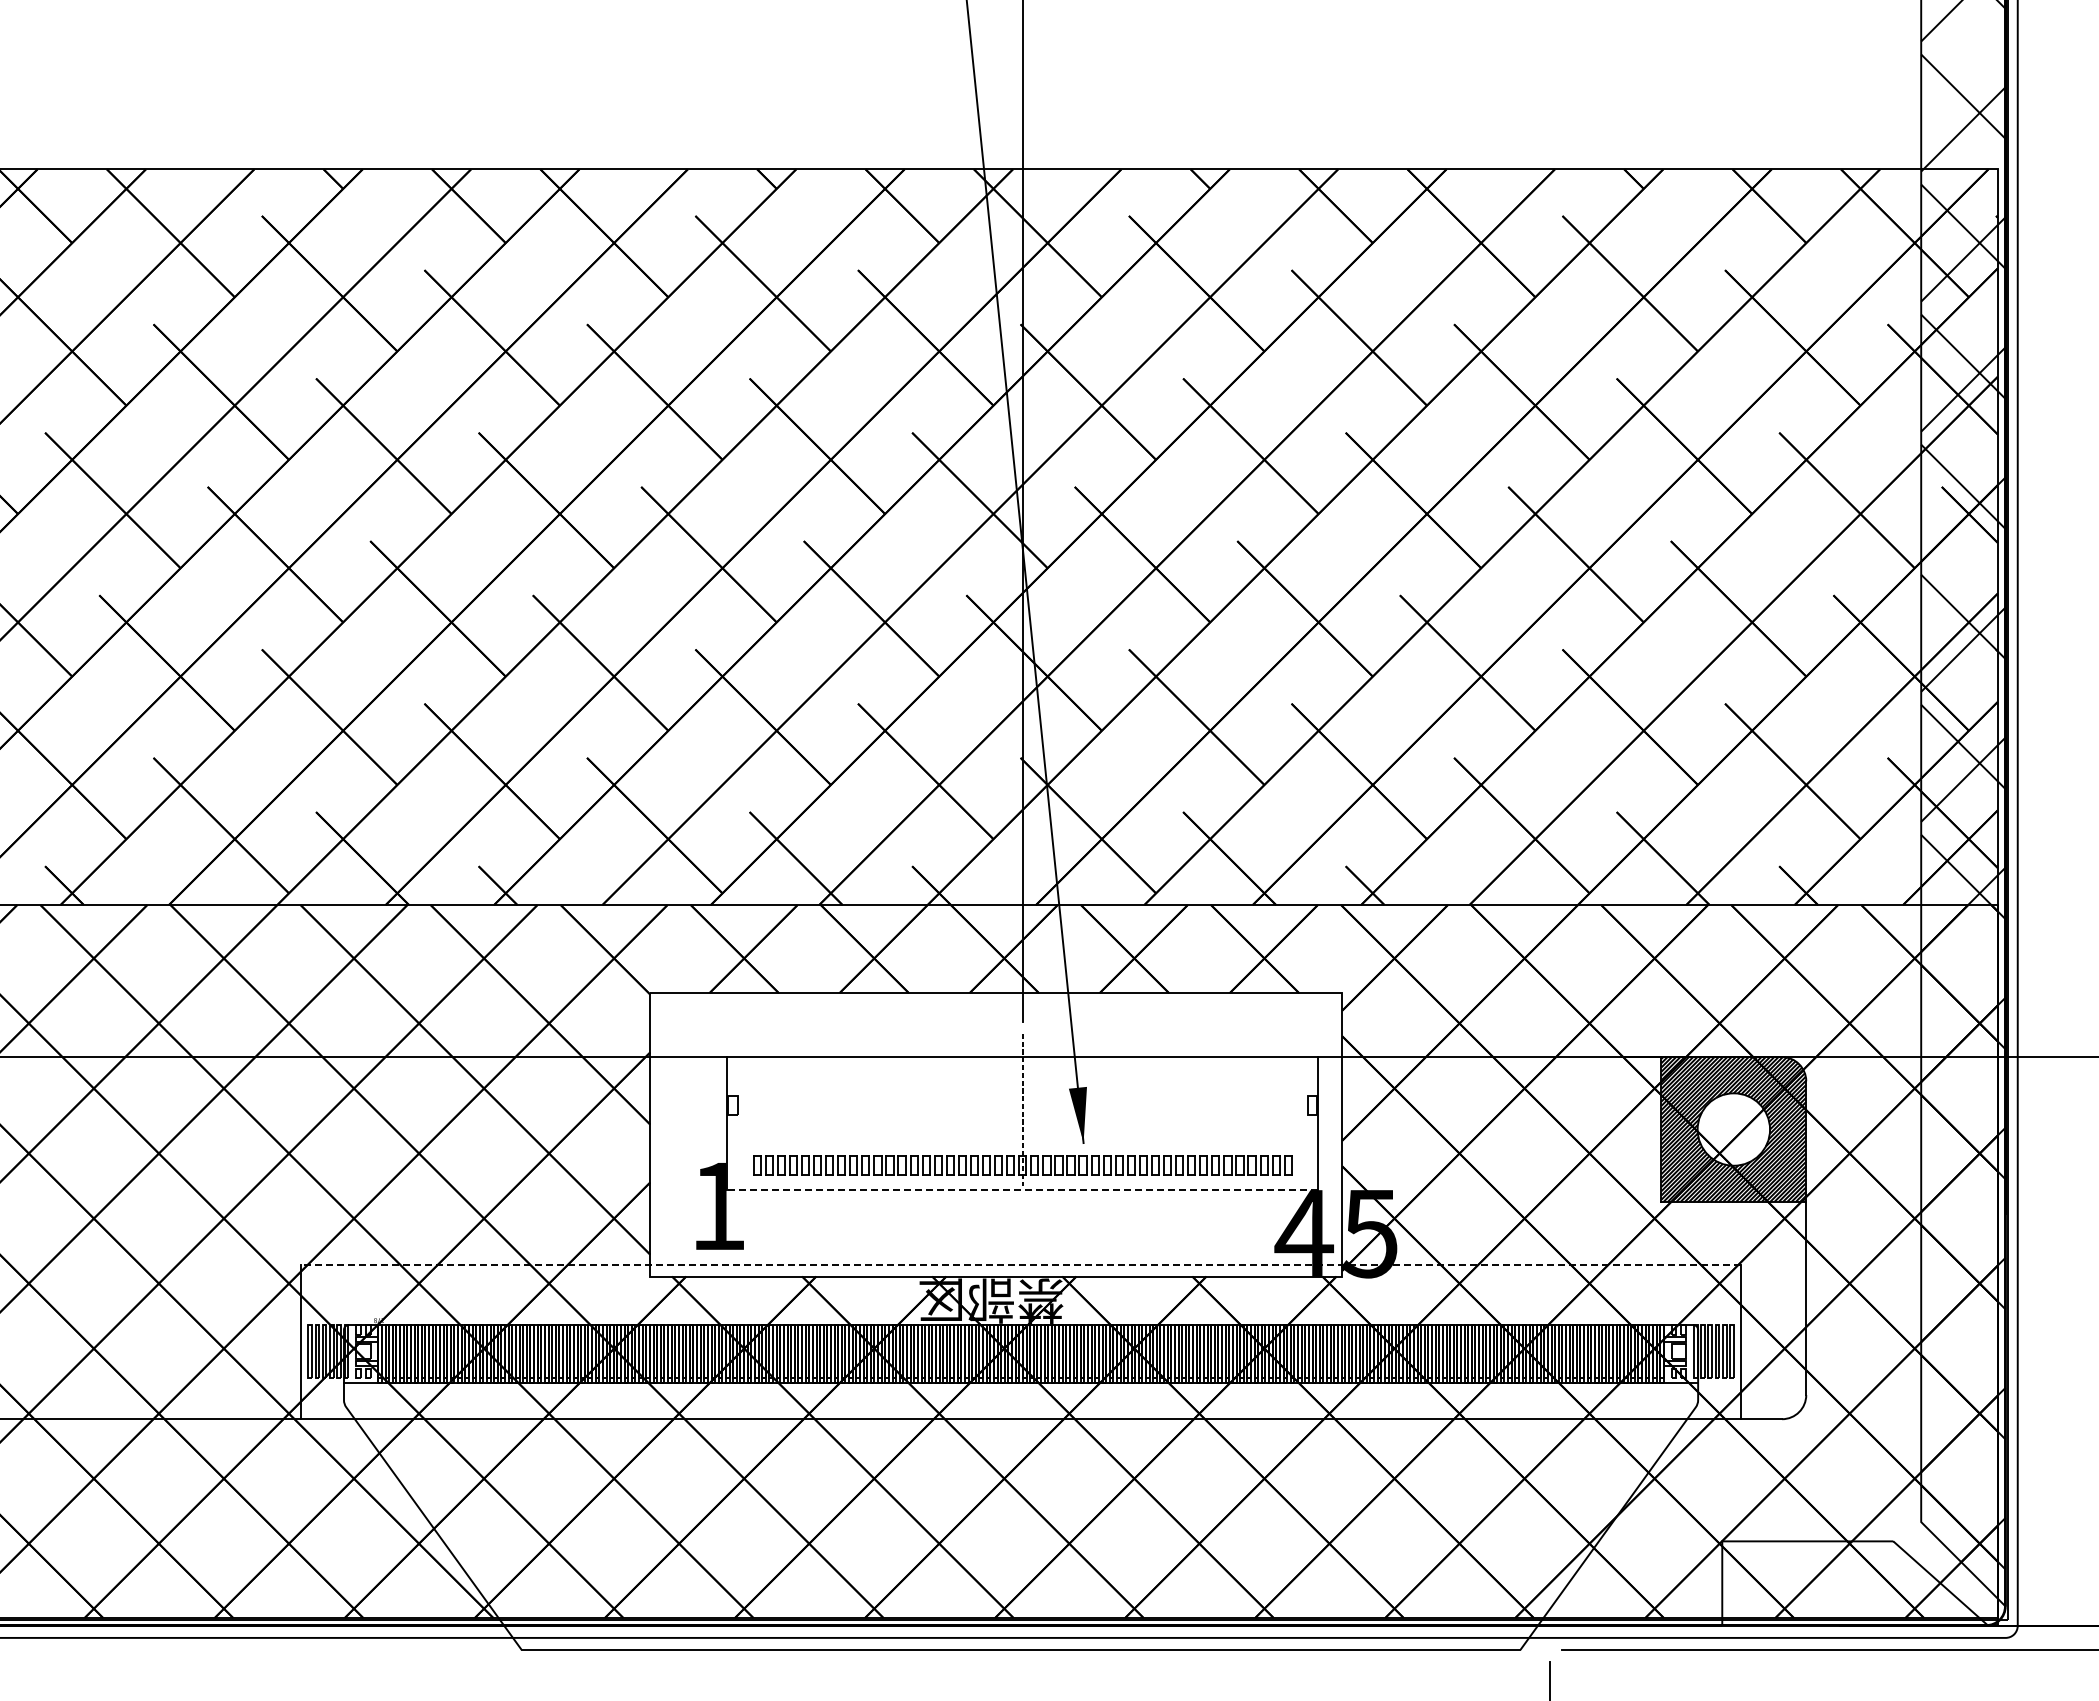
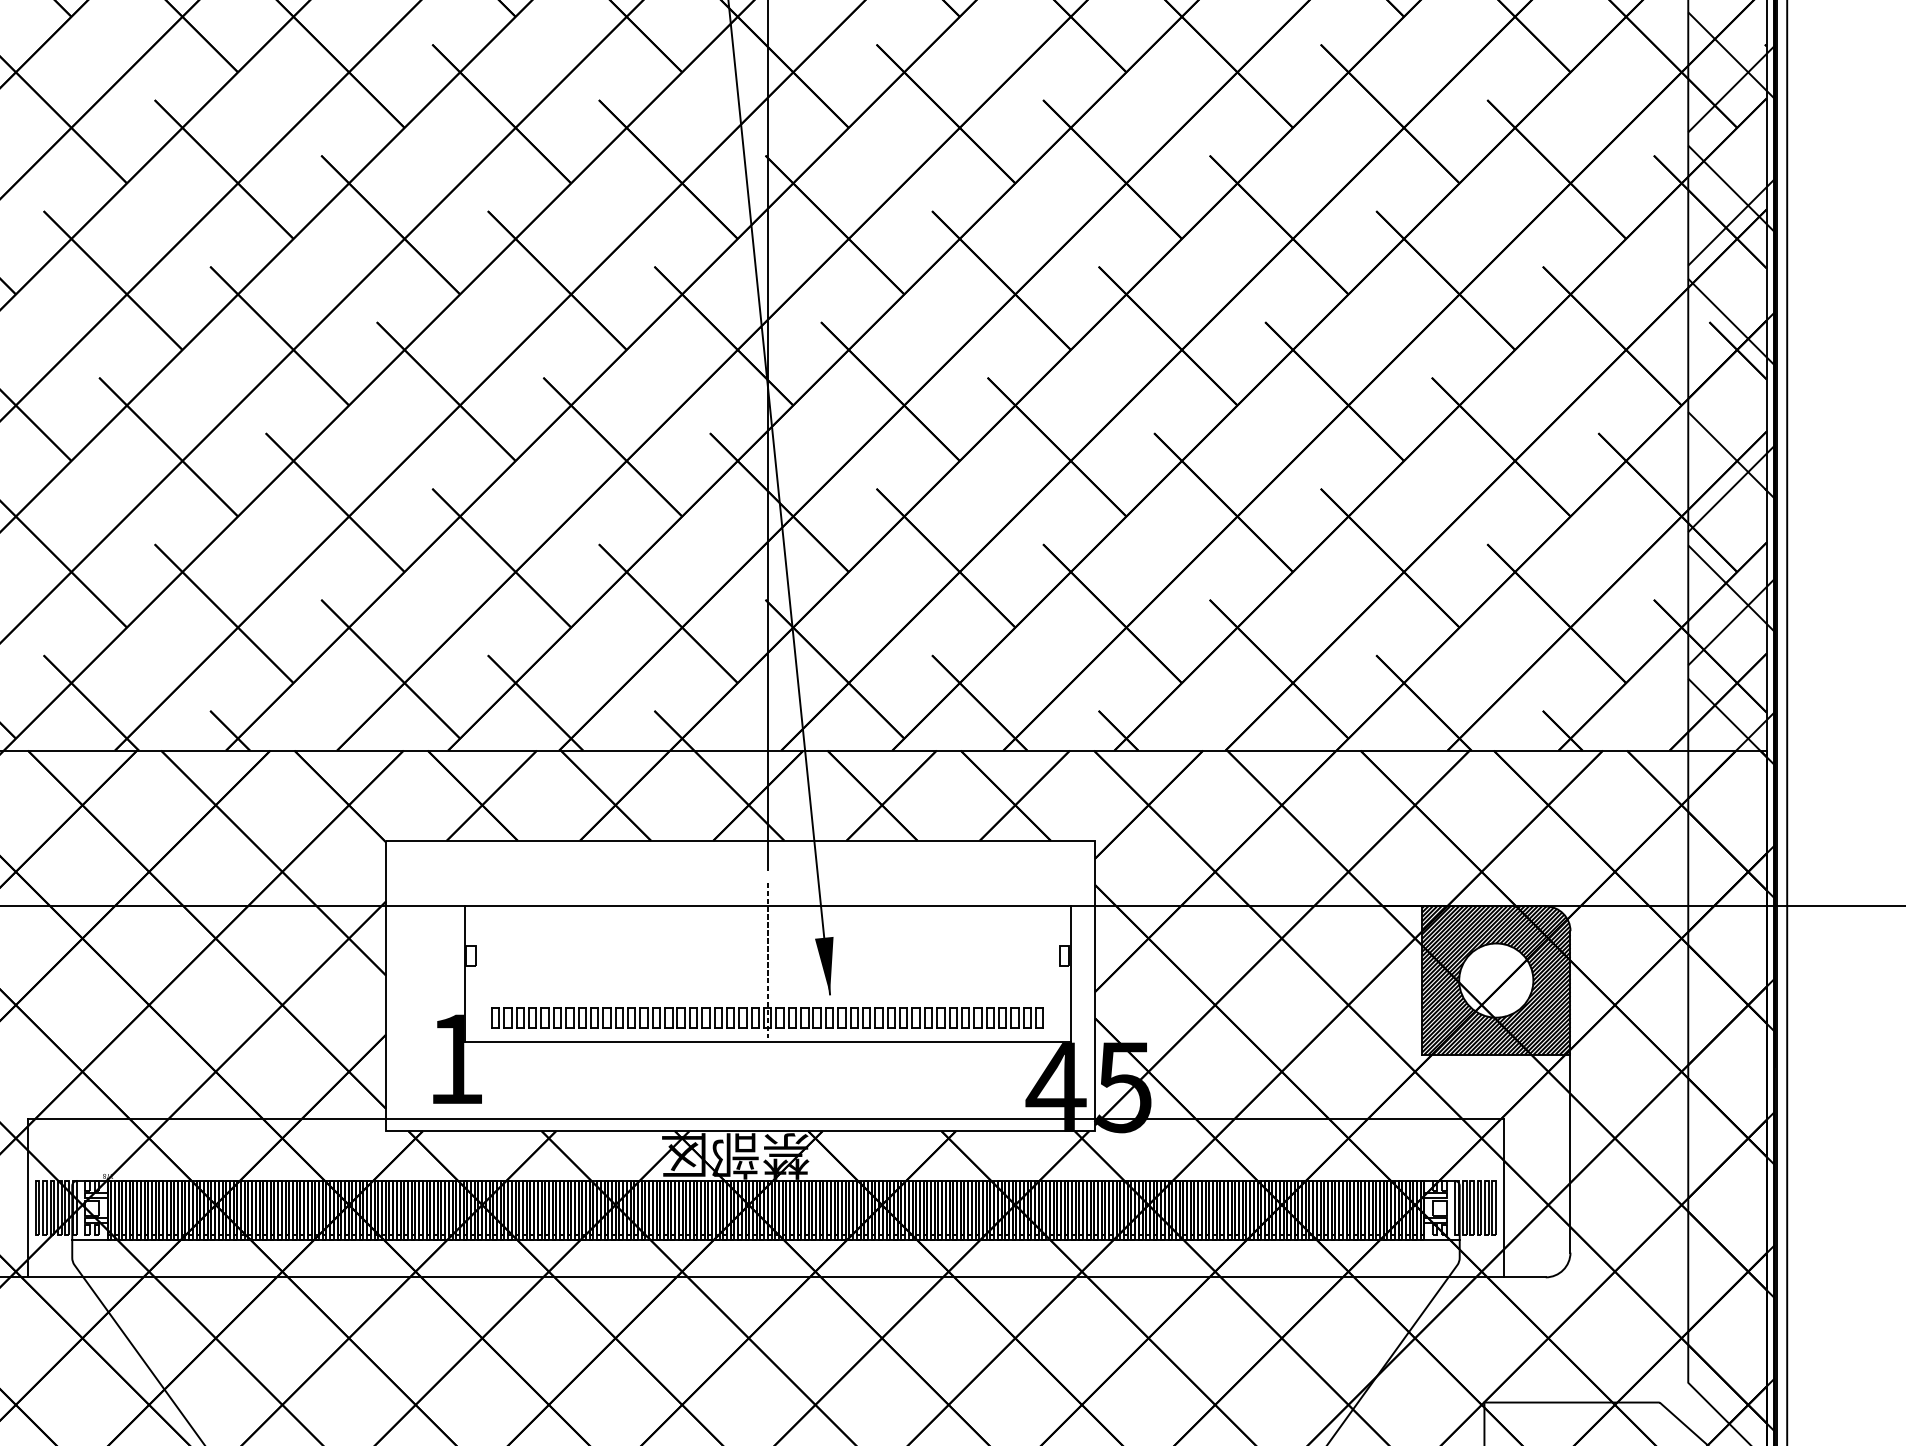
line: (1022, 1189) -> (767, 1042), dashed -> solid
line: (1021, 1264) -> (766, 1118), dashed -> solid

